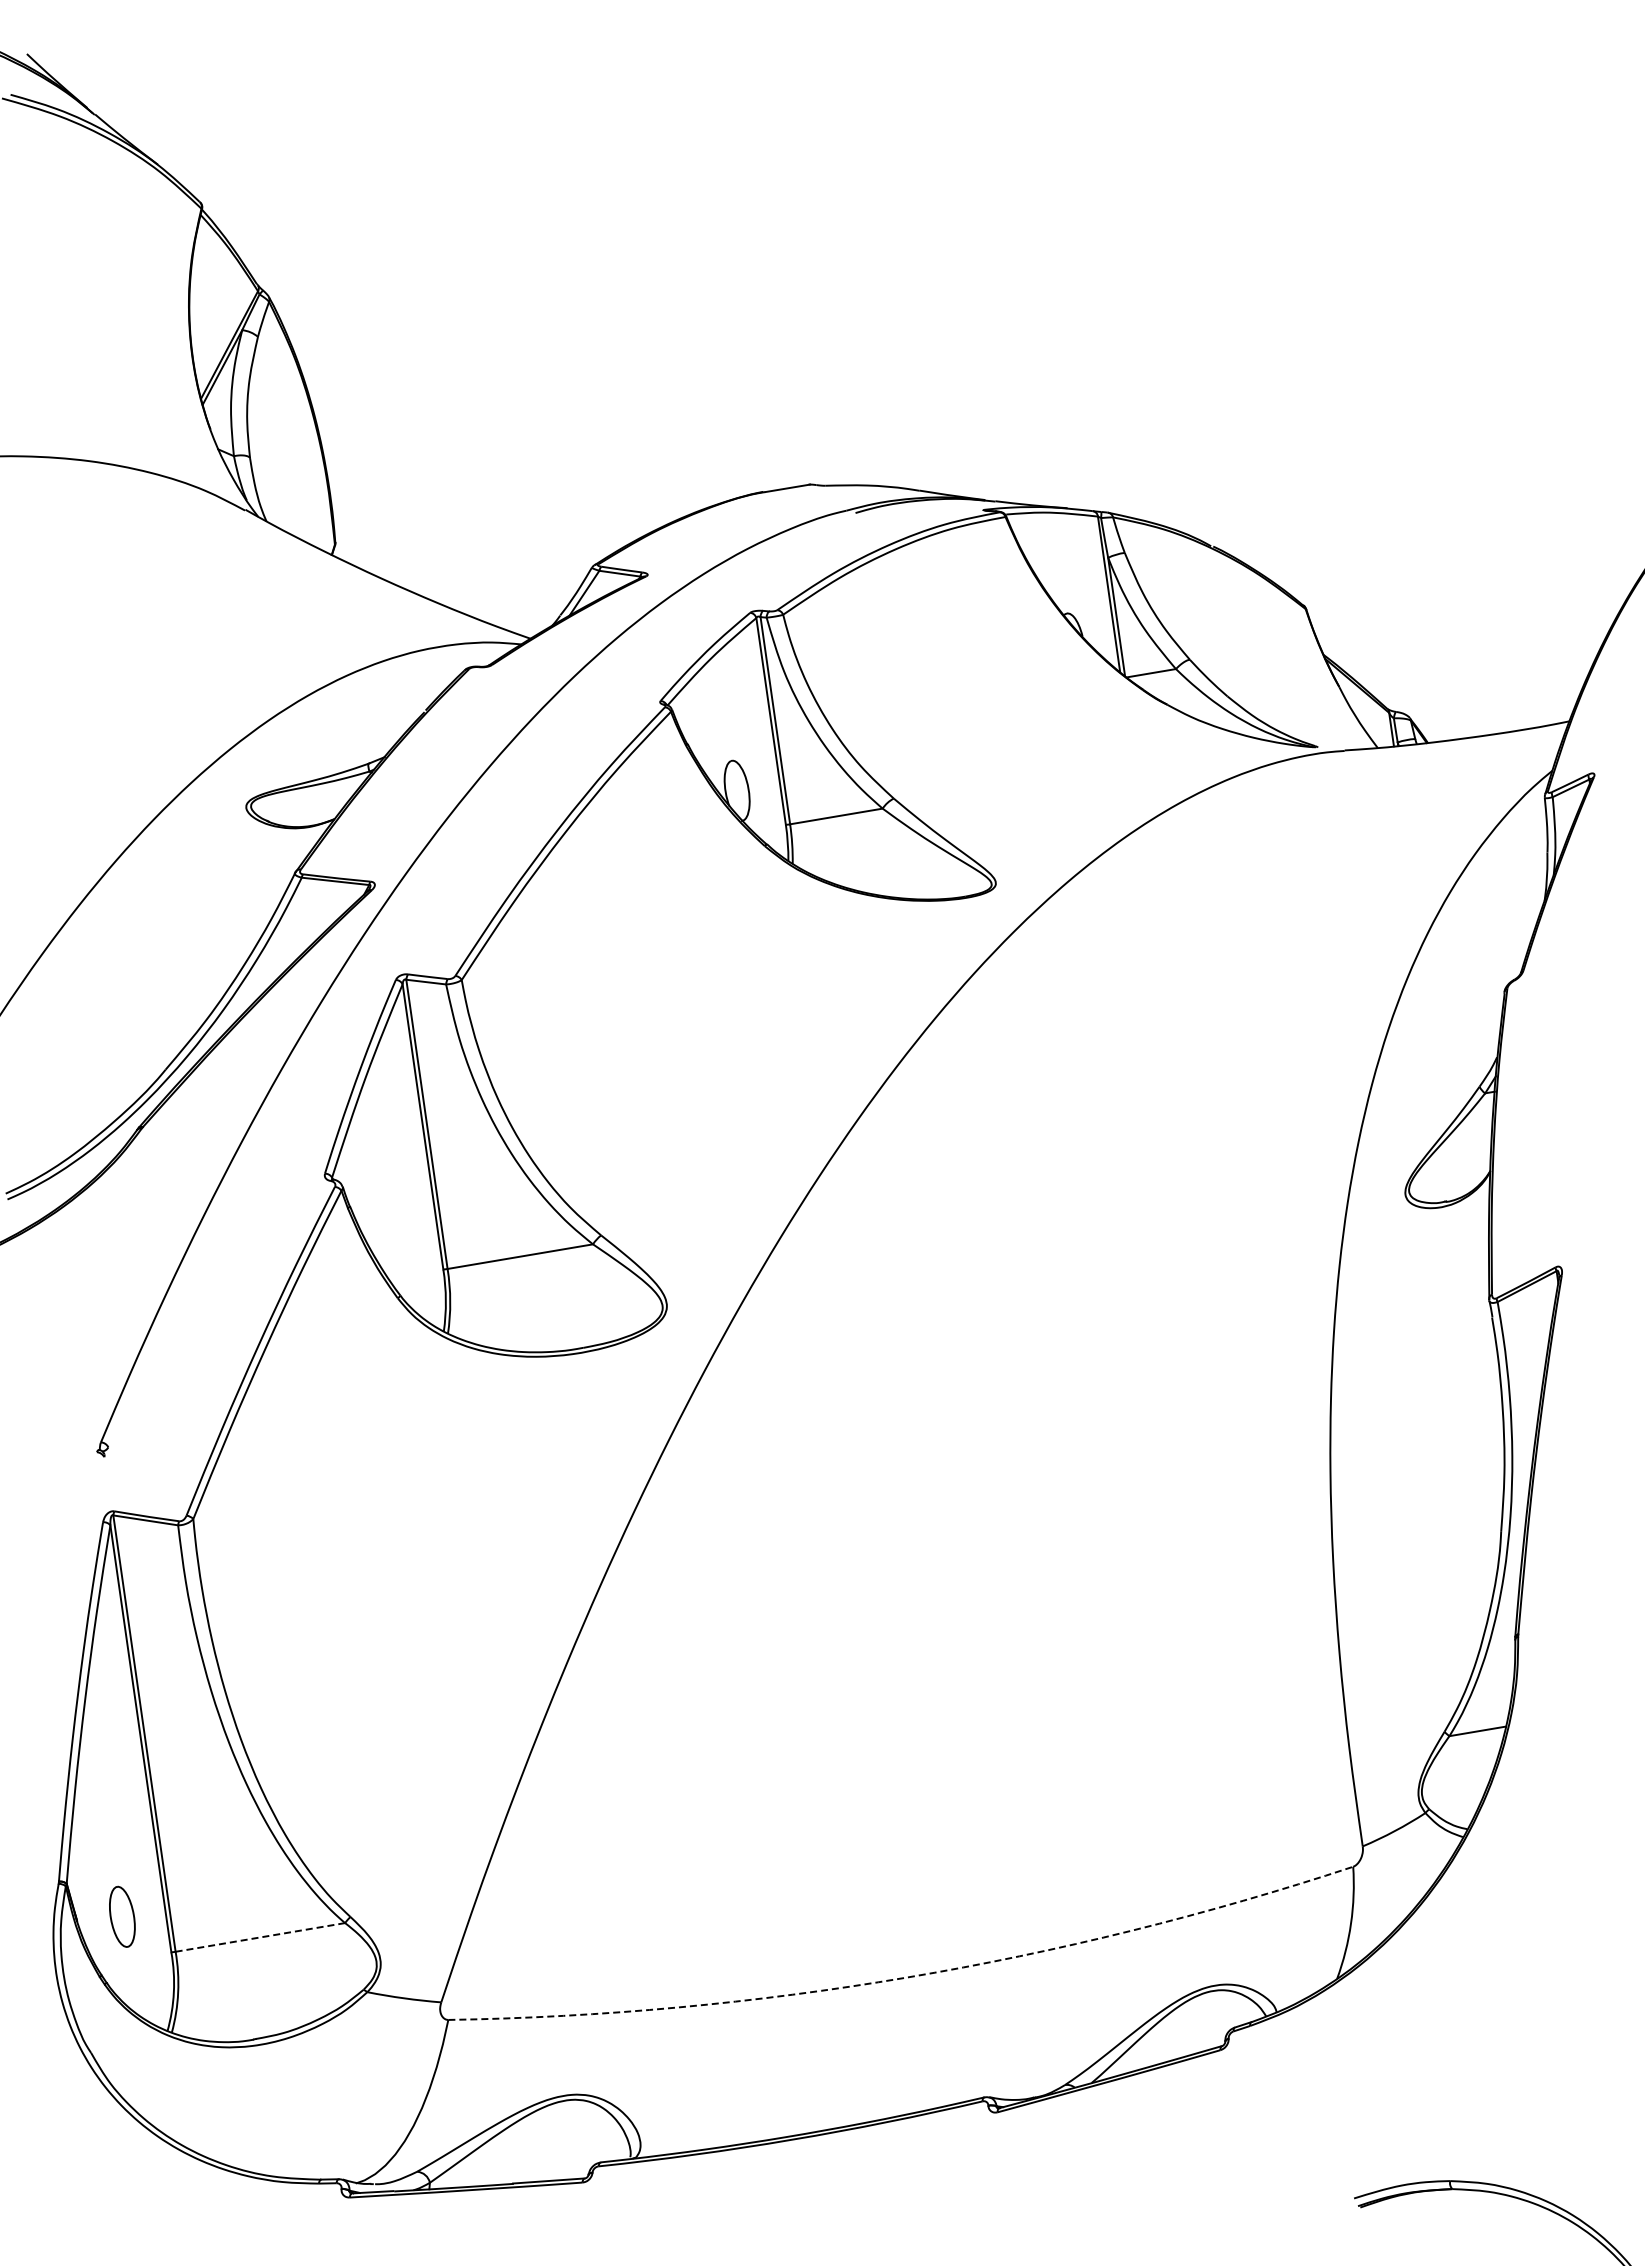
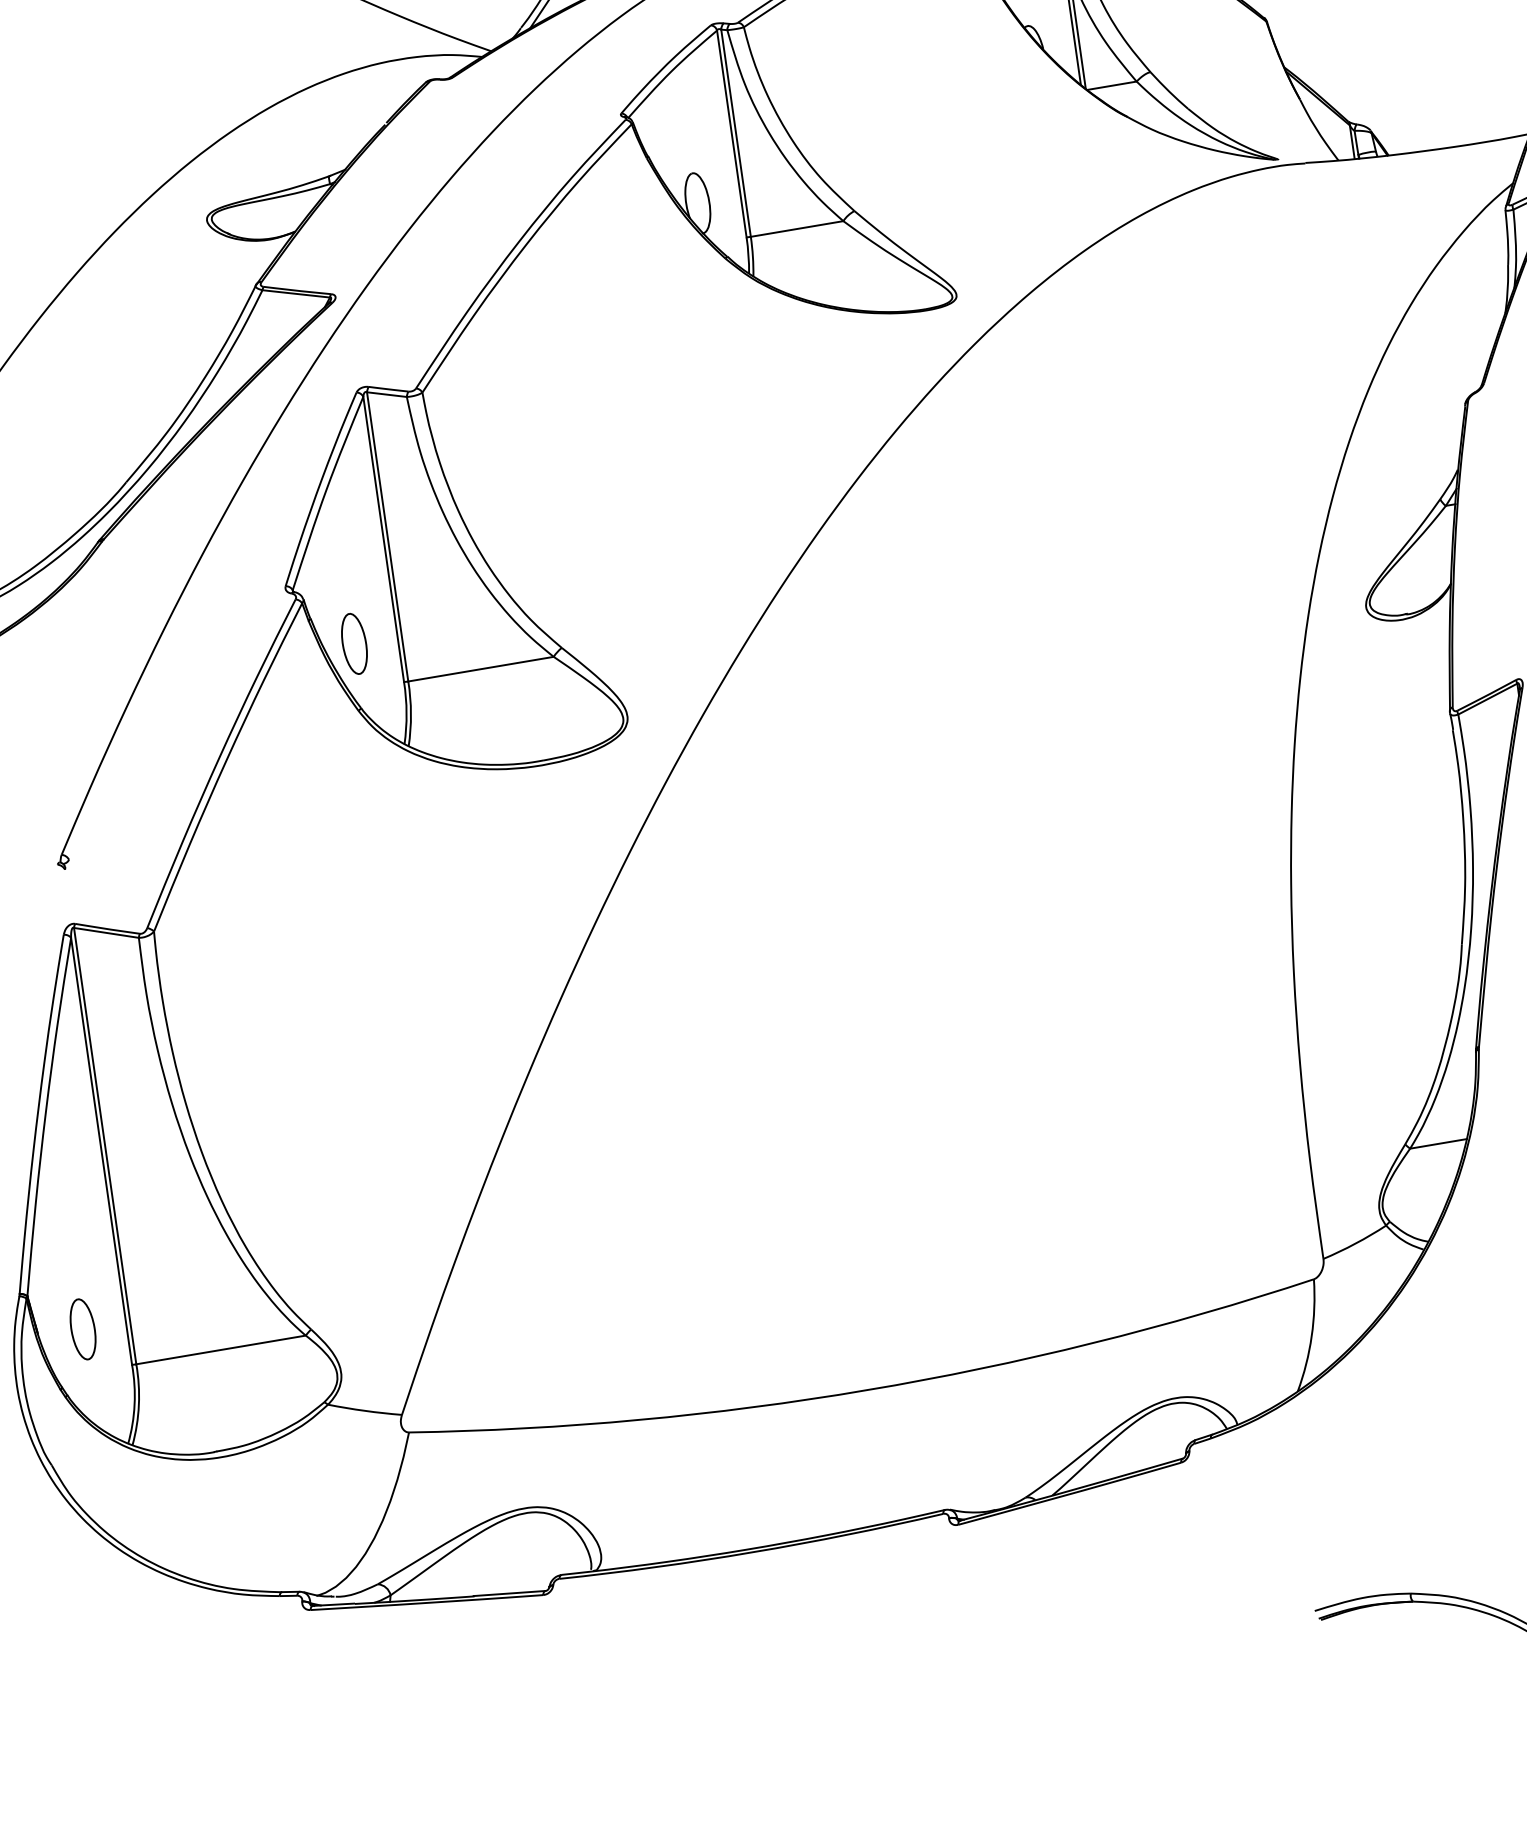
part: (393, 1231) -> (354, 644), added
line: (260, 1937) -> (221, 1350), dashed -> solid
arc: (906, 1977) -> (867, 1390), dashed -> solid

